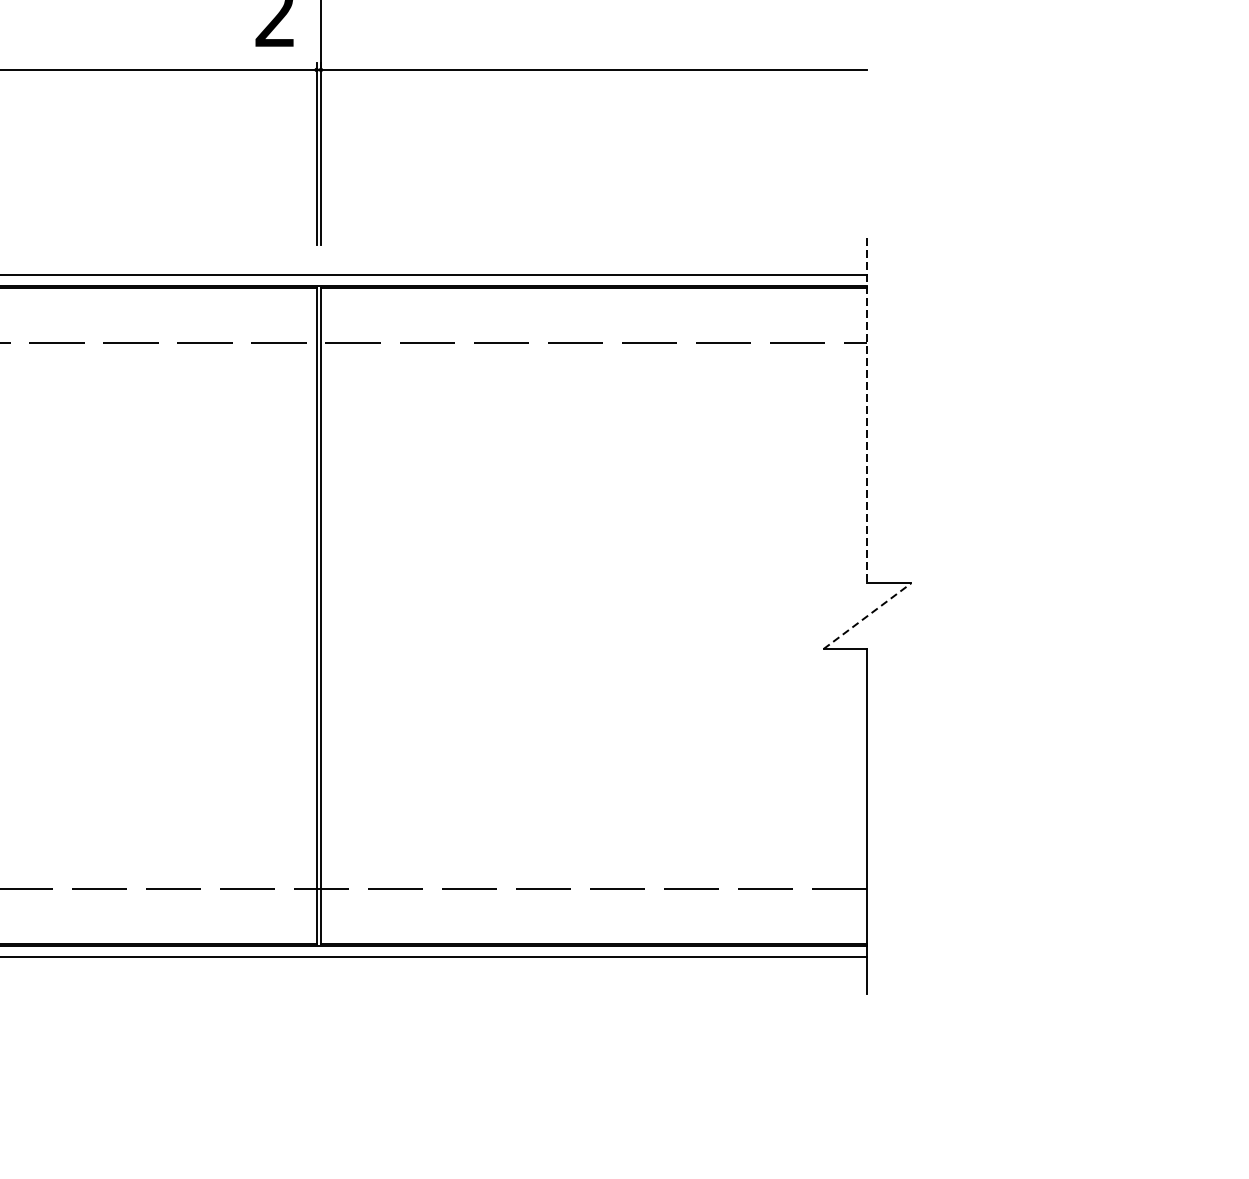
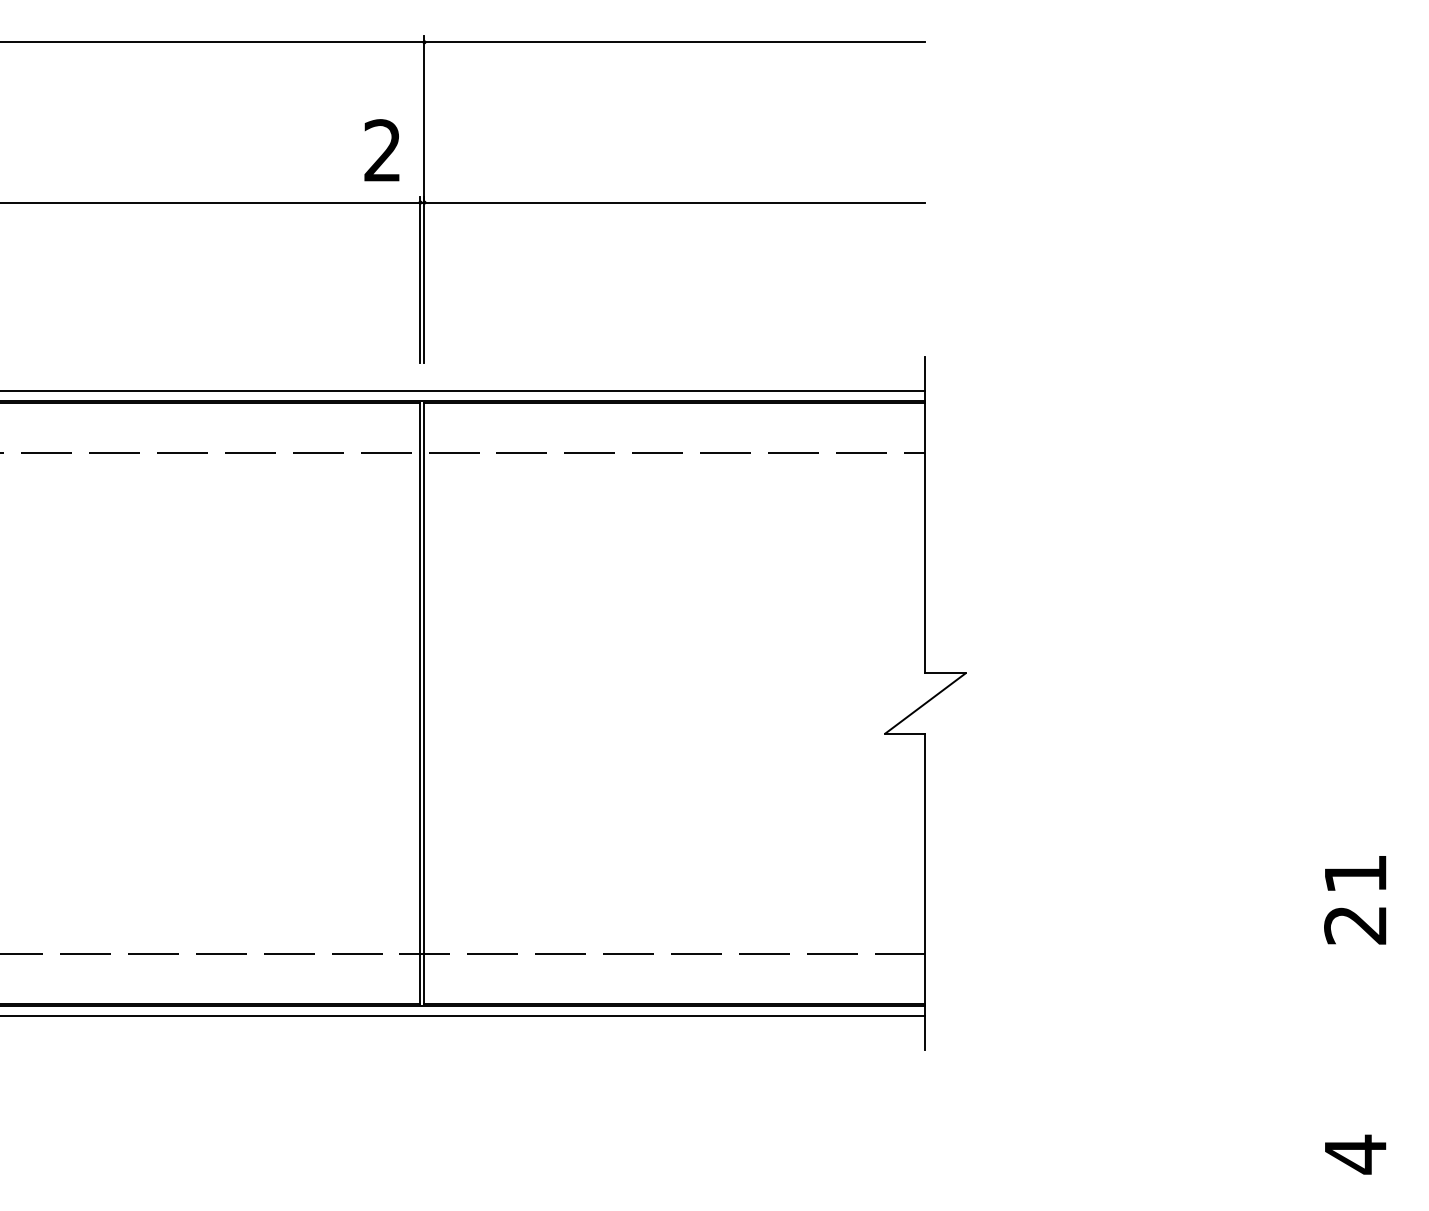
line: (867, 411) -> (925, 515), dashed -> solid
line: (867, 616) -> (925, 703), dashed -> solid

